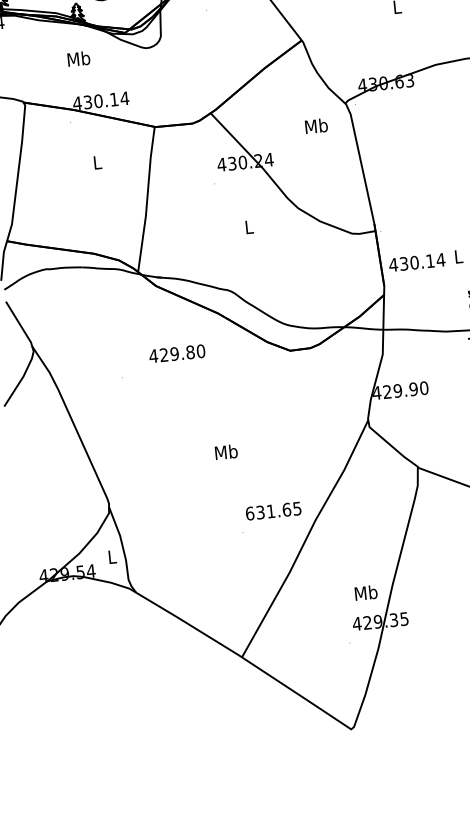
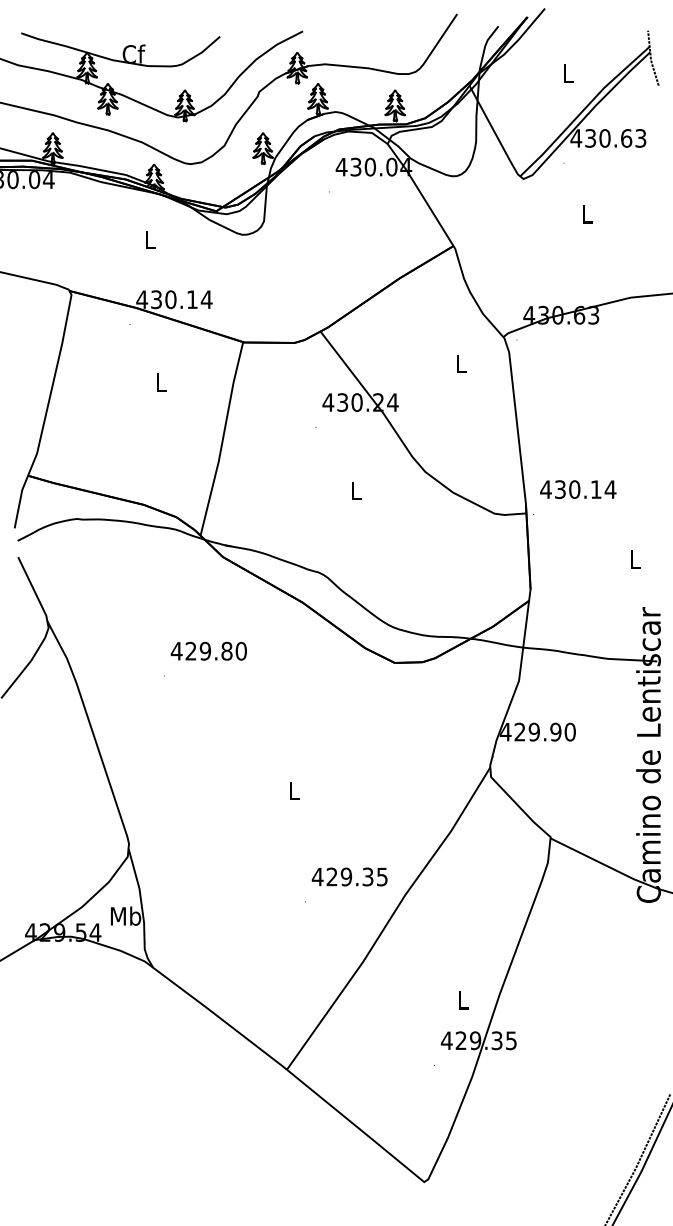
text: (78, 58) -> (150, 239), Mb -> L
text: (316, 126) -> (461, 363), Mb -> L
text: (417, 262) -> (578, 489), moved
text: (176, 353) -> (208, 650), moved
text: (226, 451) -> (294, 790), Mb -> L
text: (268, 511) -> (342, 876), 631.65 -> 429.35
text: (111, 556) -> (125, 915), L -> Mb
text: (366, 592) -> (463, 999), Mb -> L

